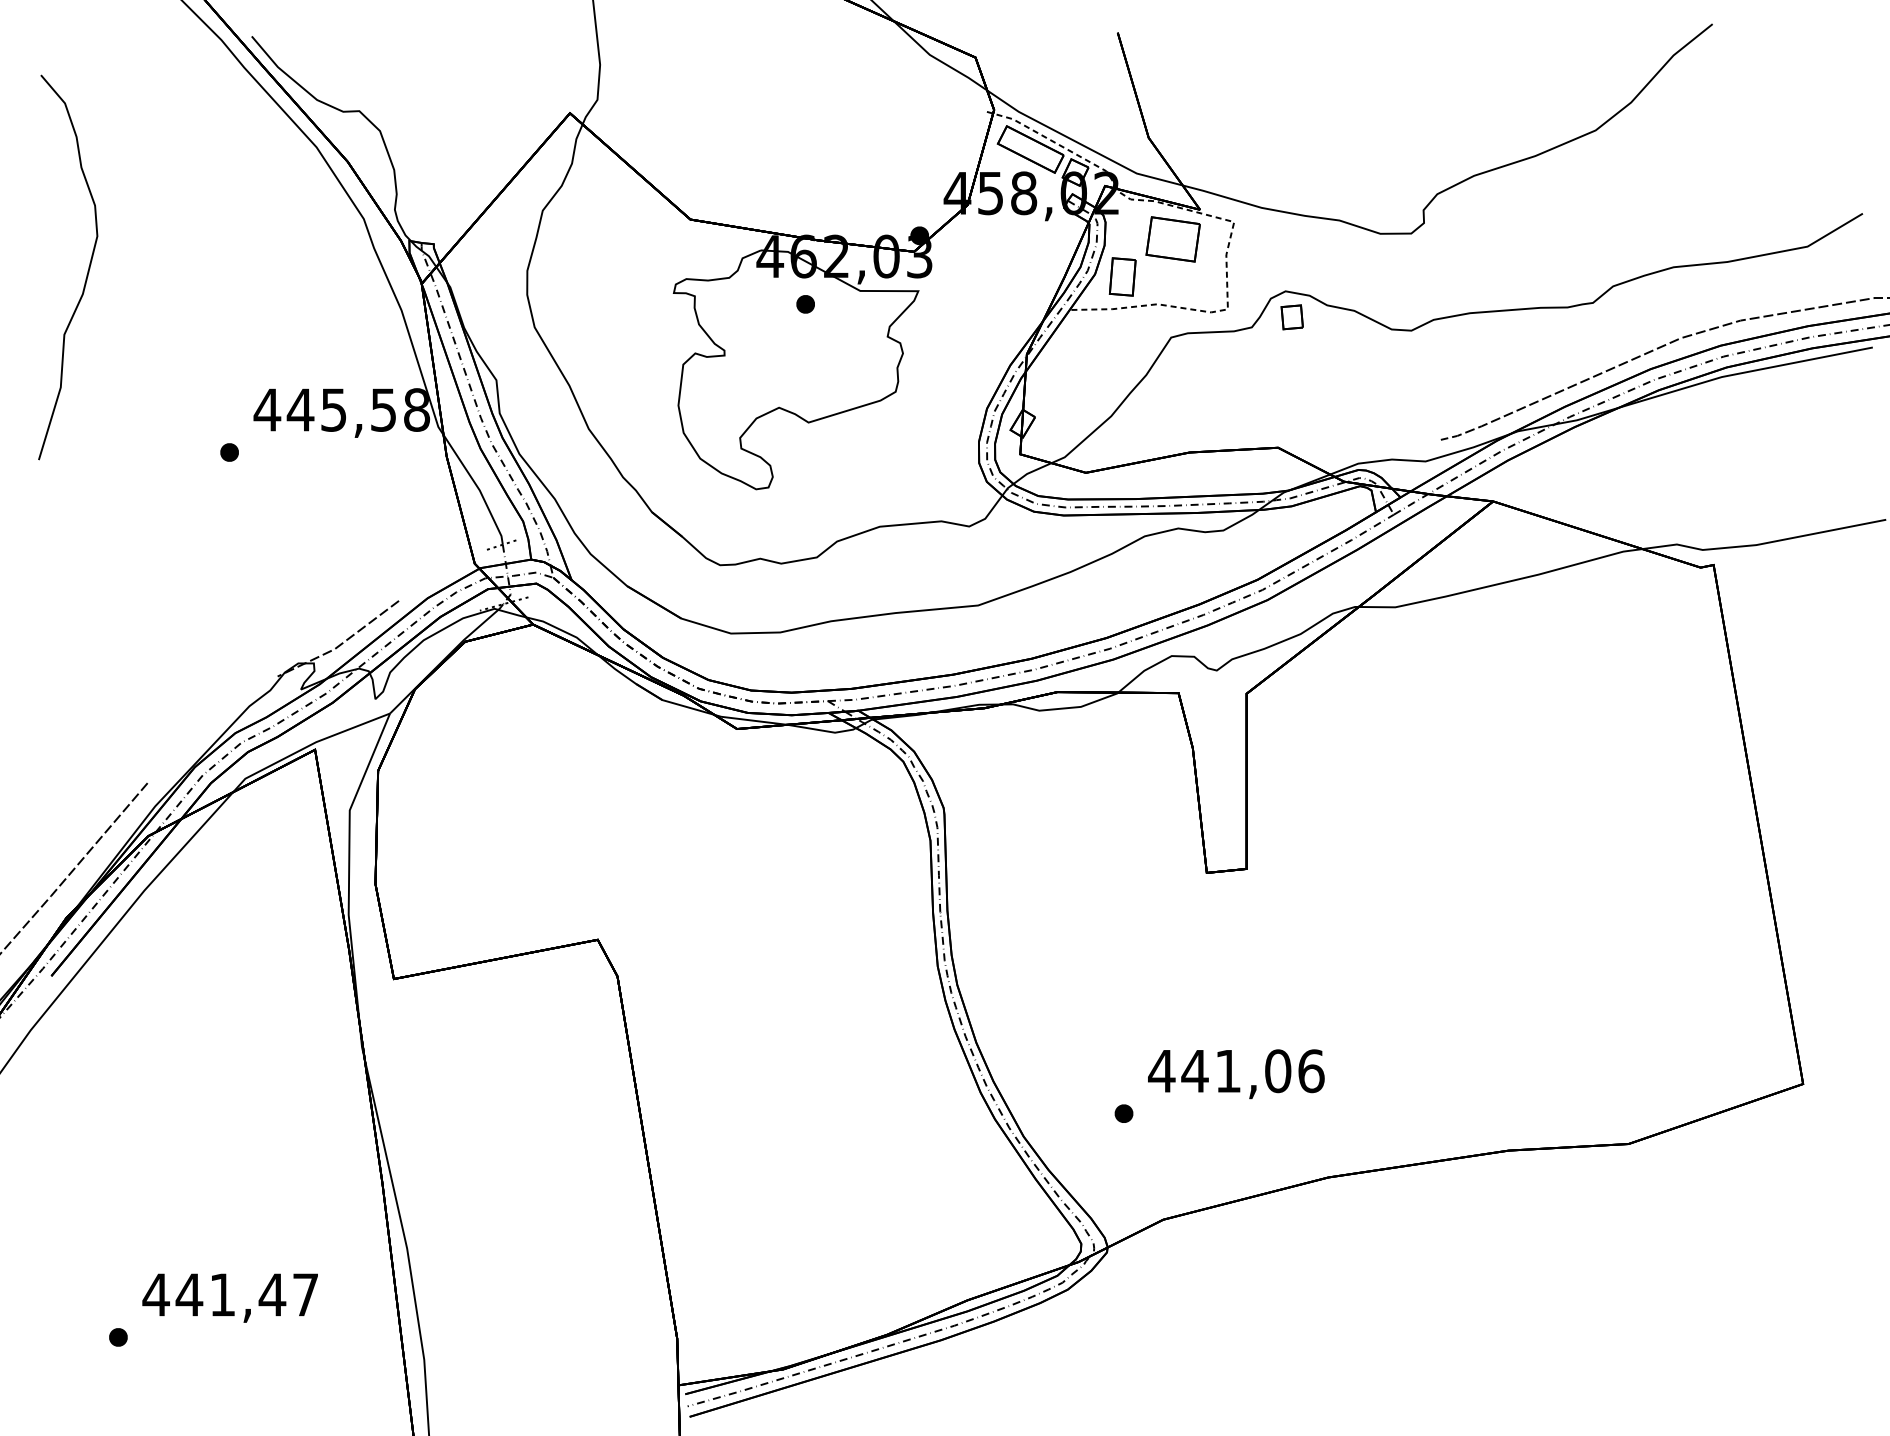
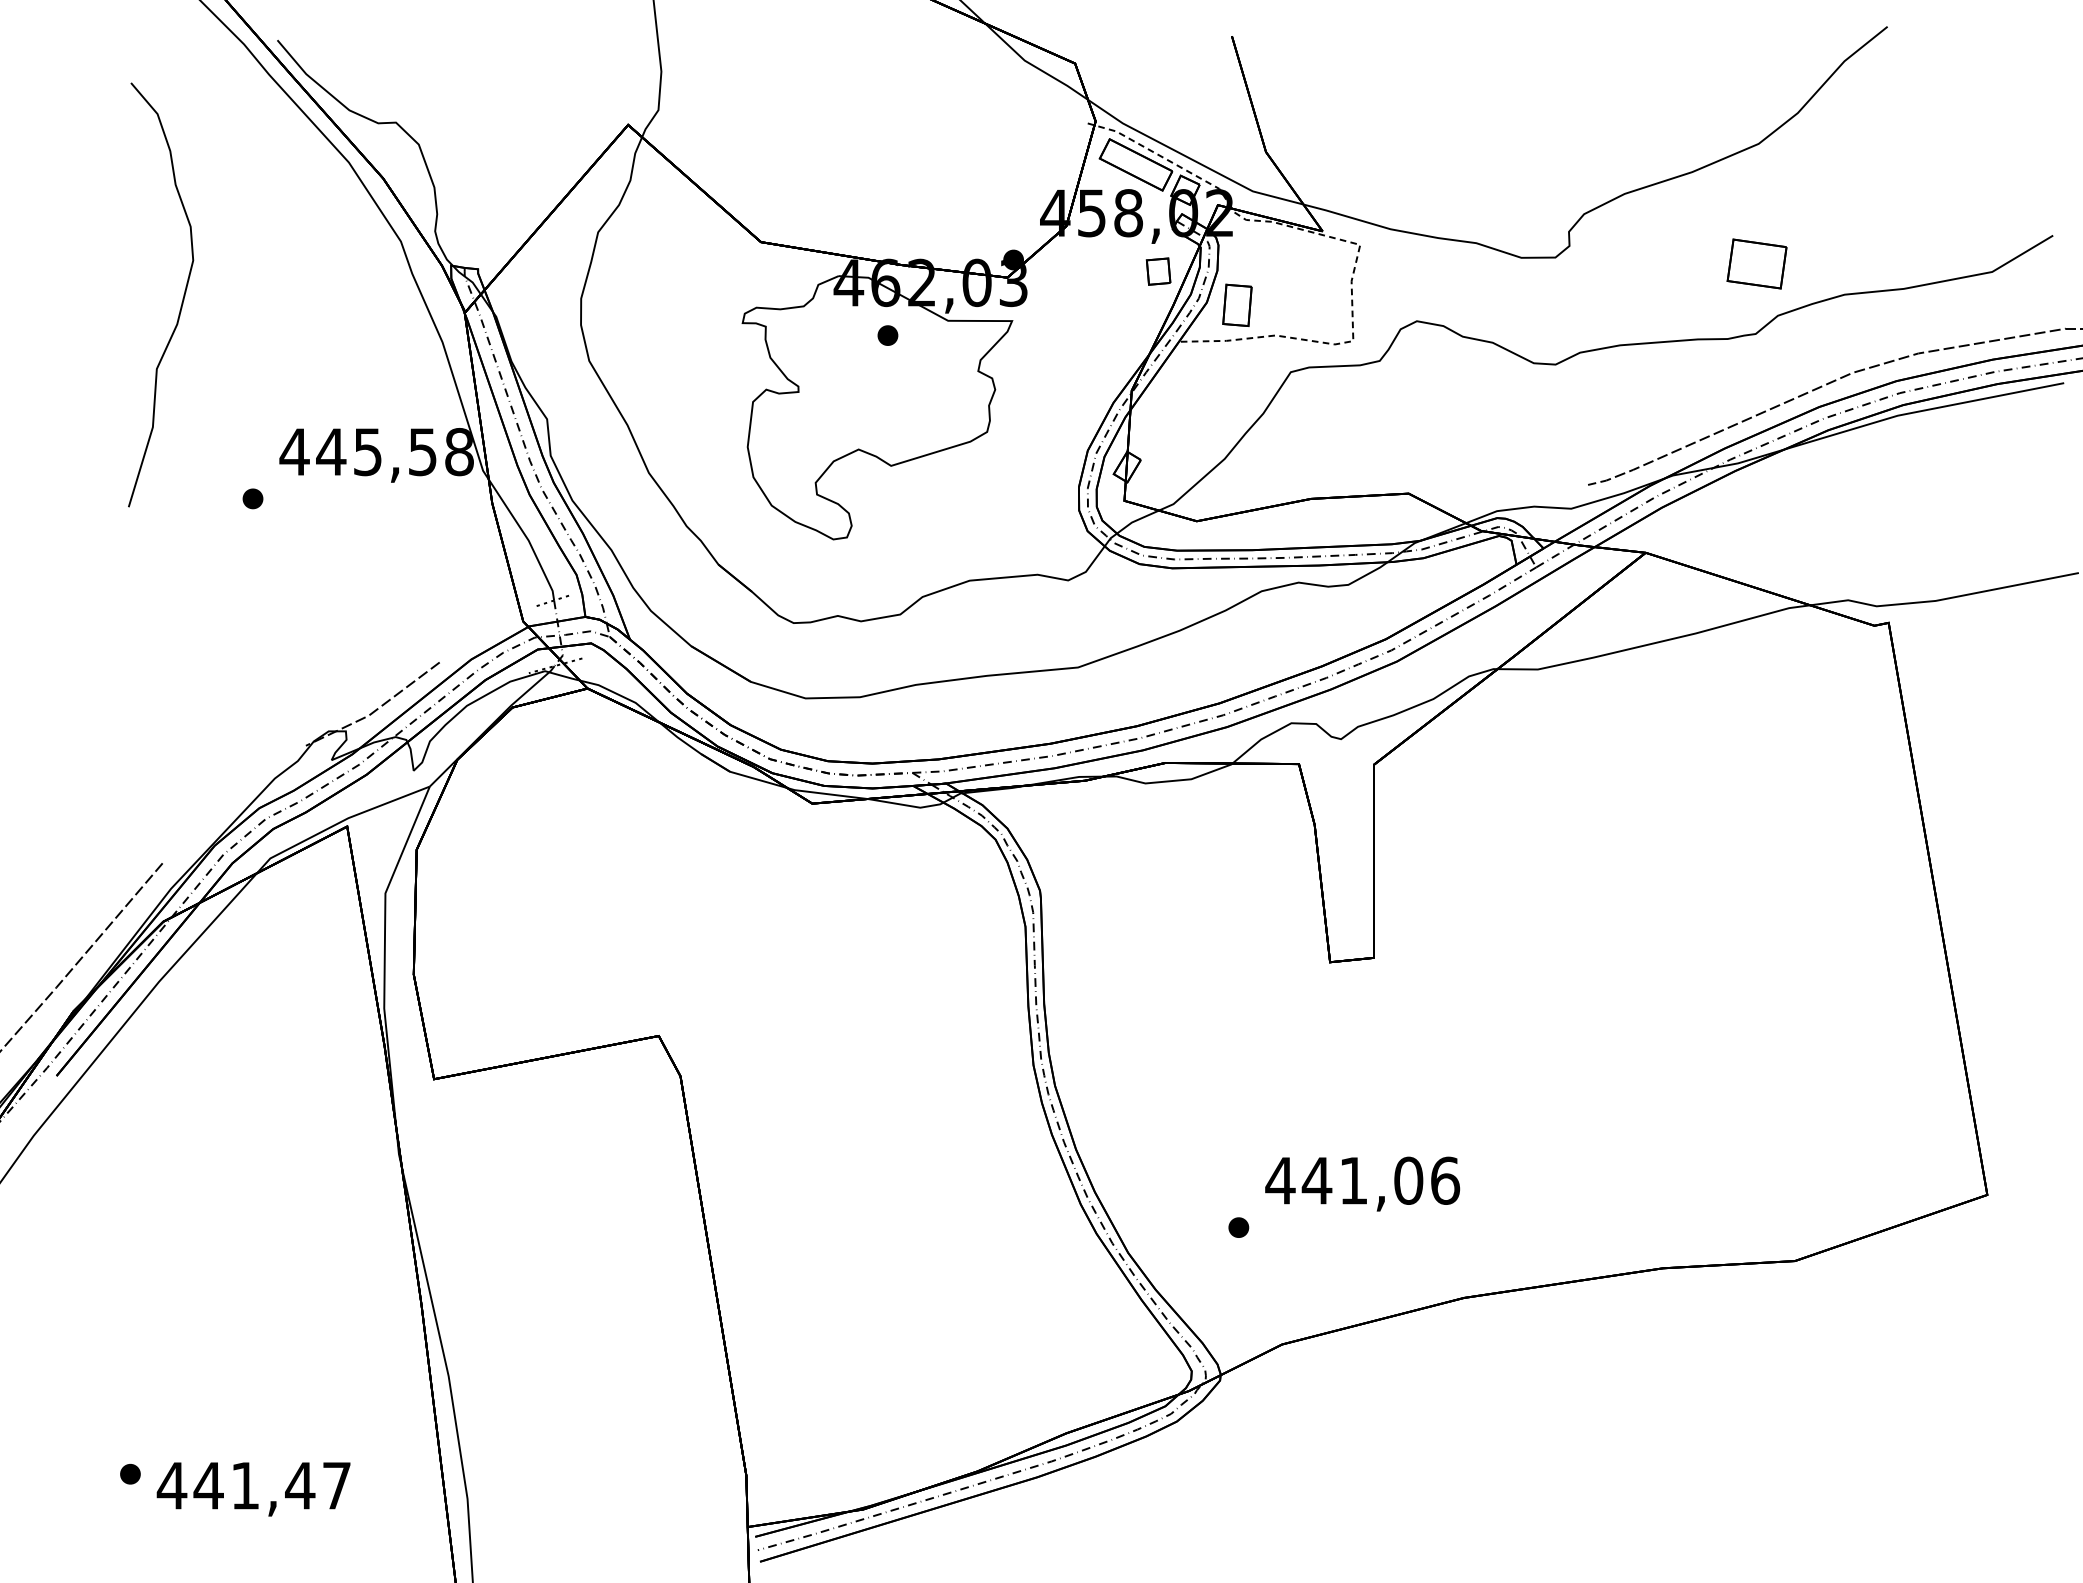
part: (1172, 239) -> (1756, 264), moved
curve: (87, 270) -> (182, 298), moved
part: (1291, 317) -> (1157, 271), moved
text: (229, 1297) -> (252, 1488), moved

